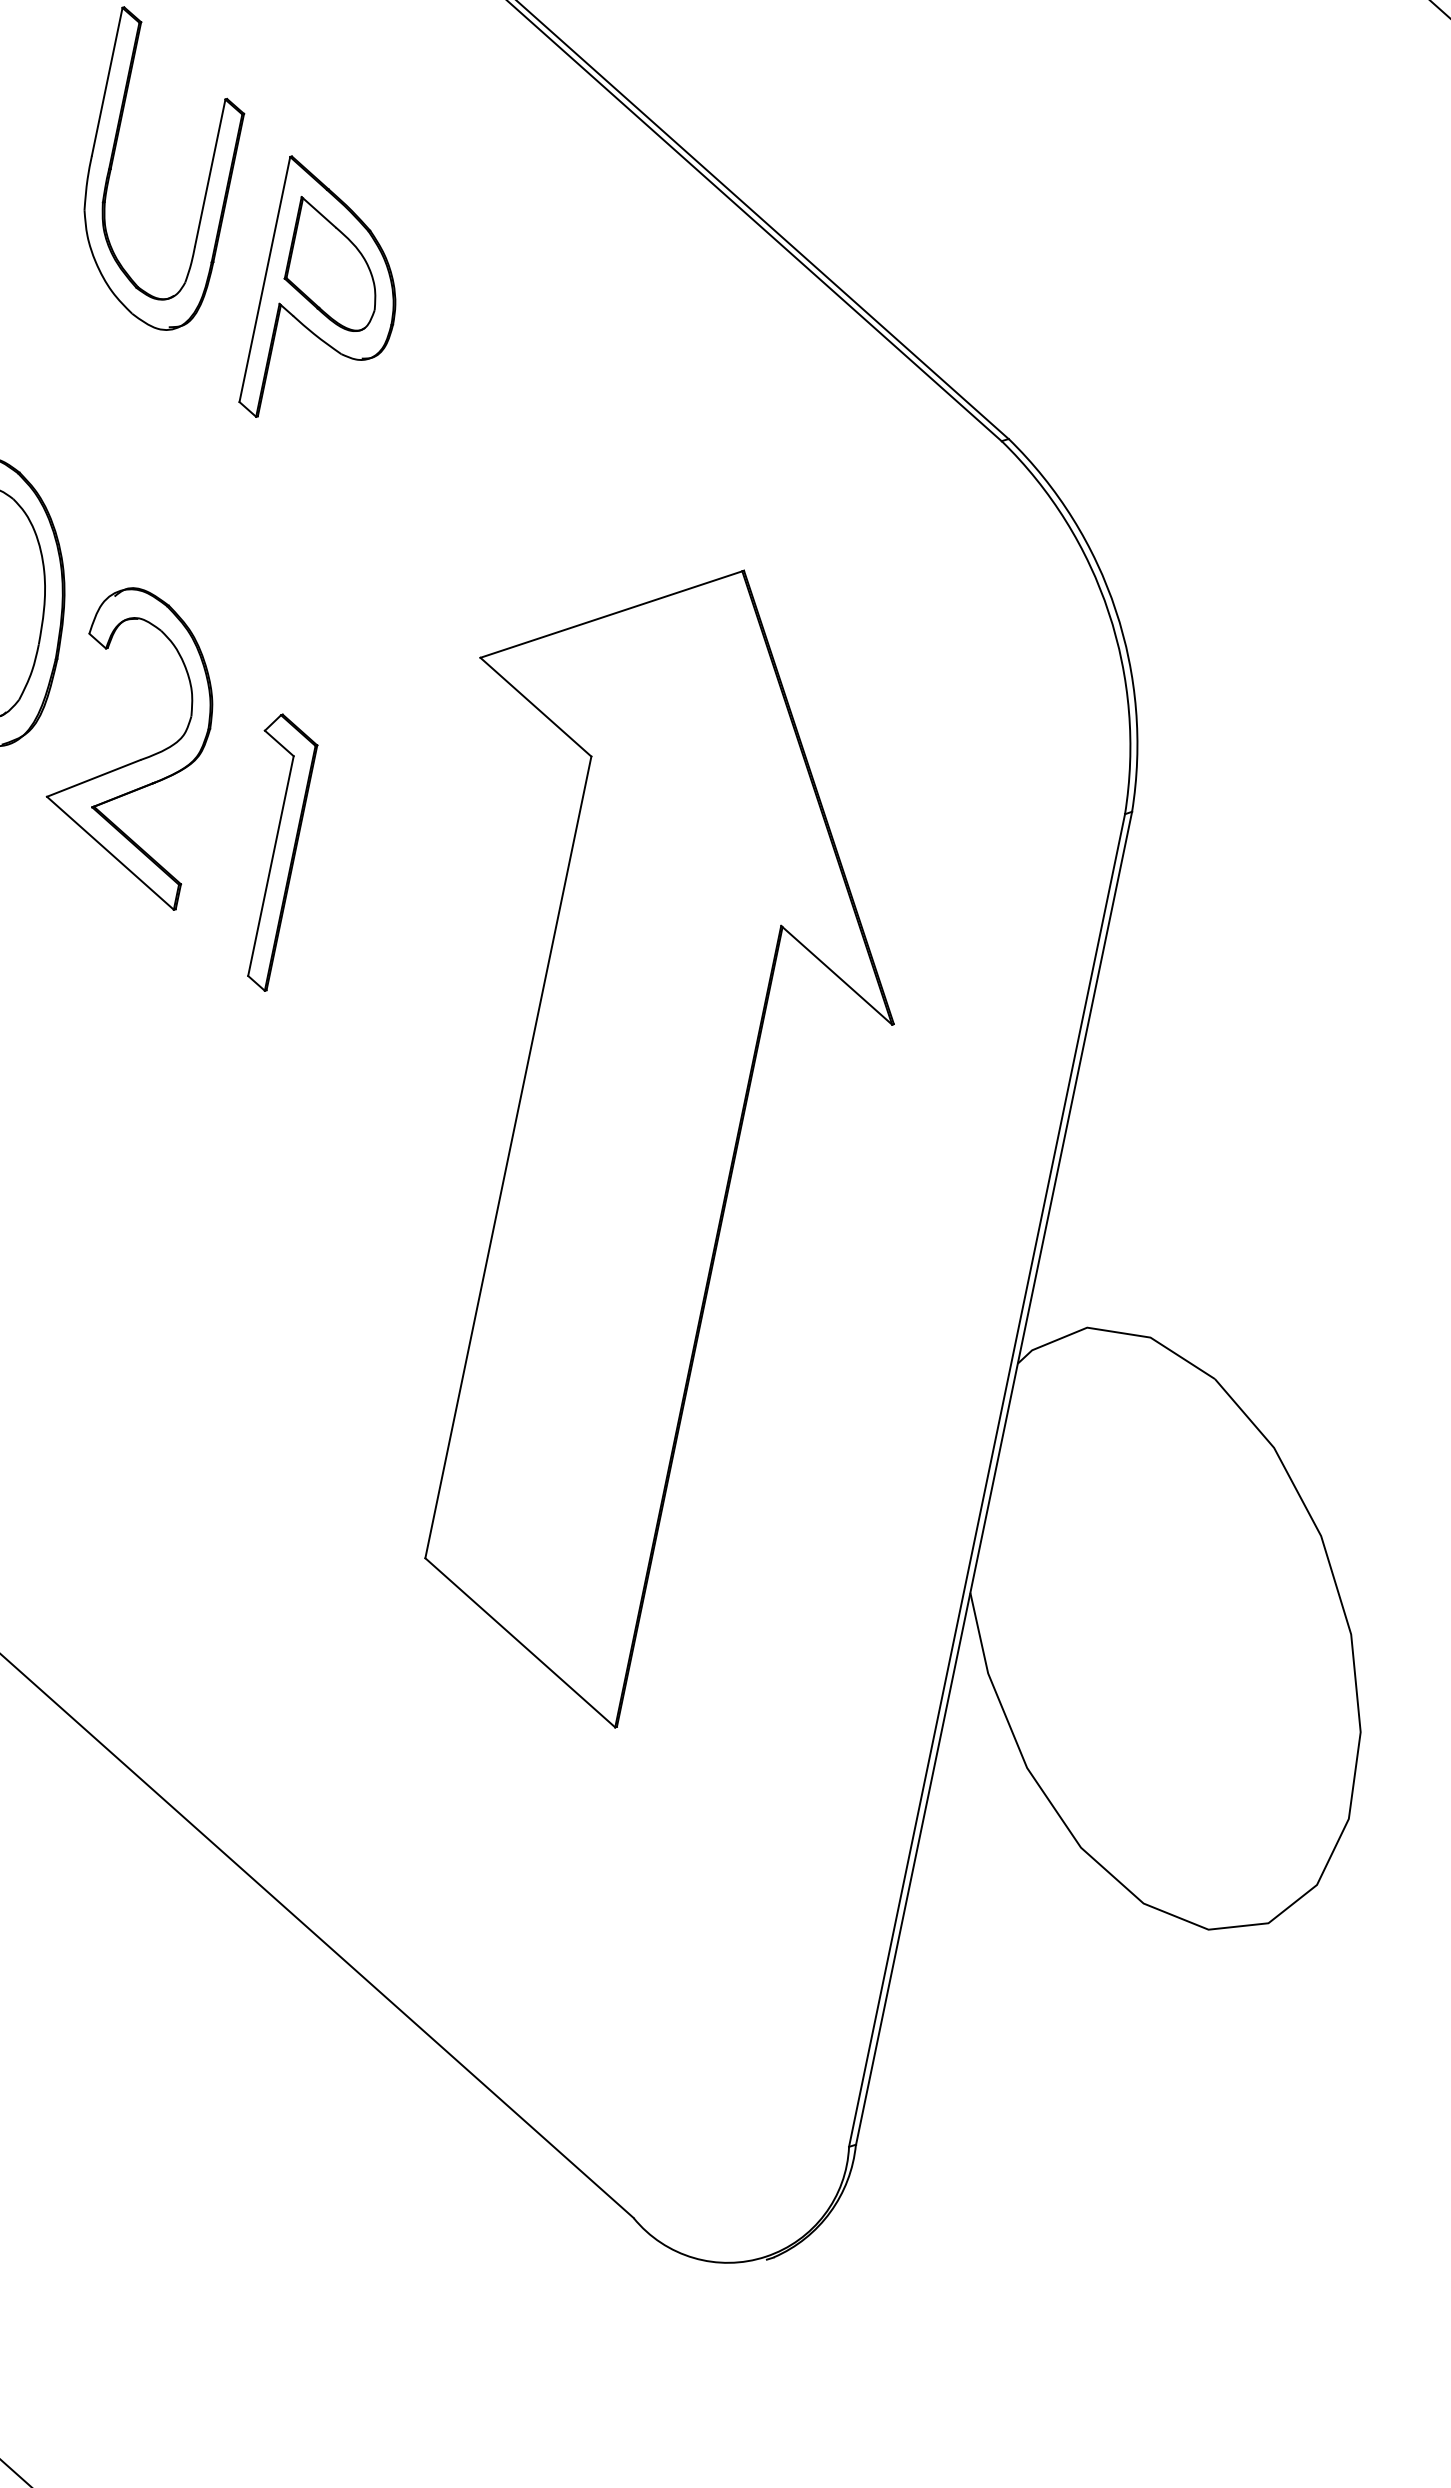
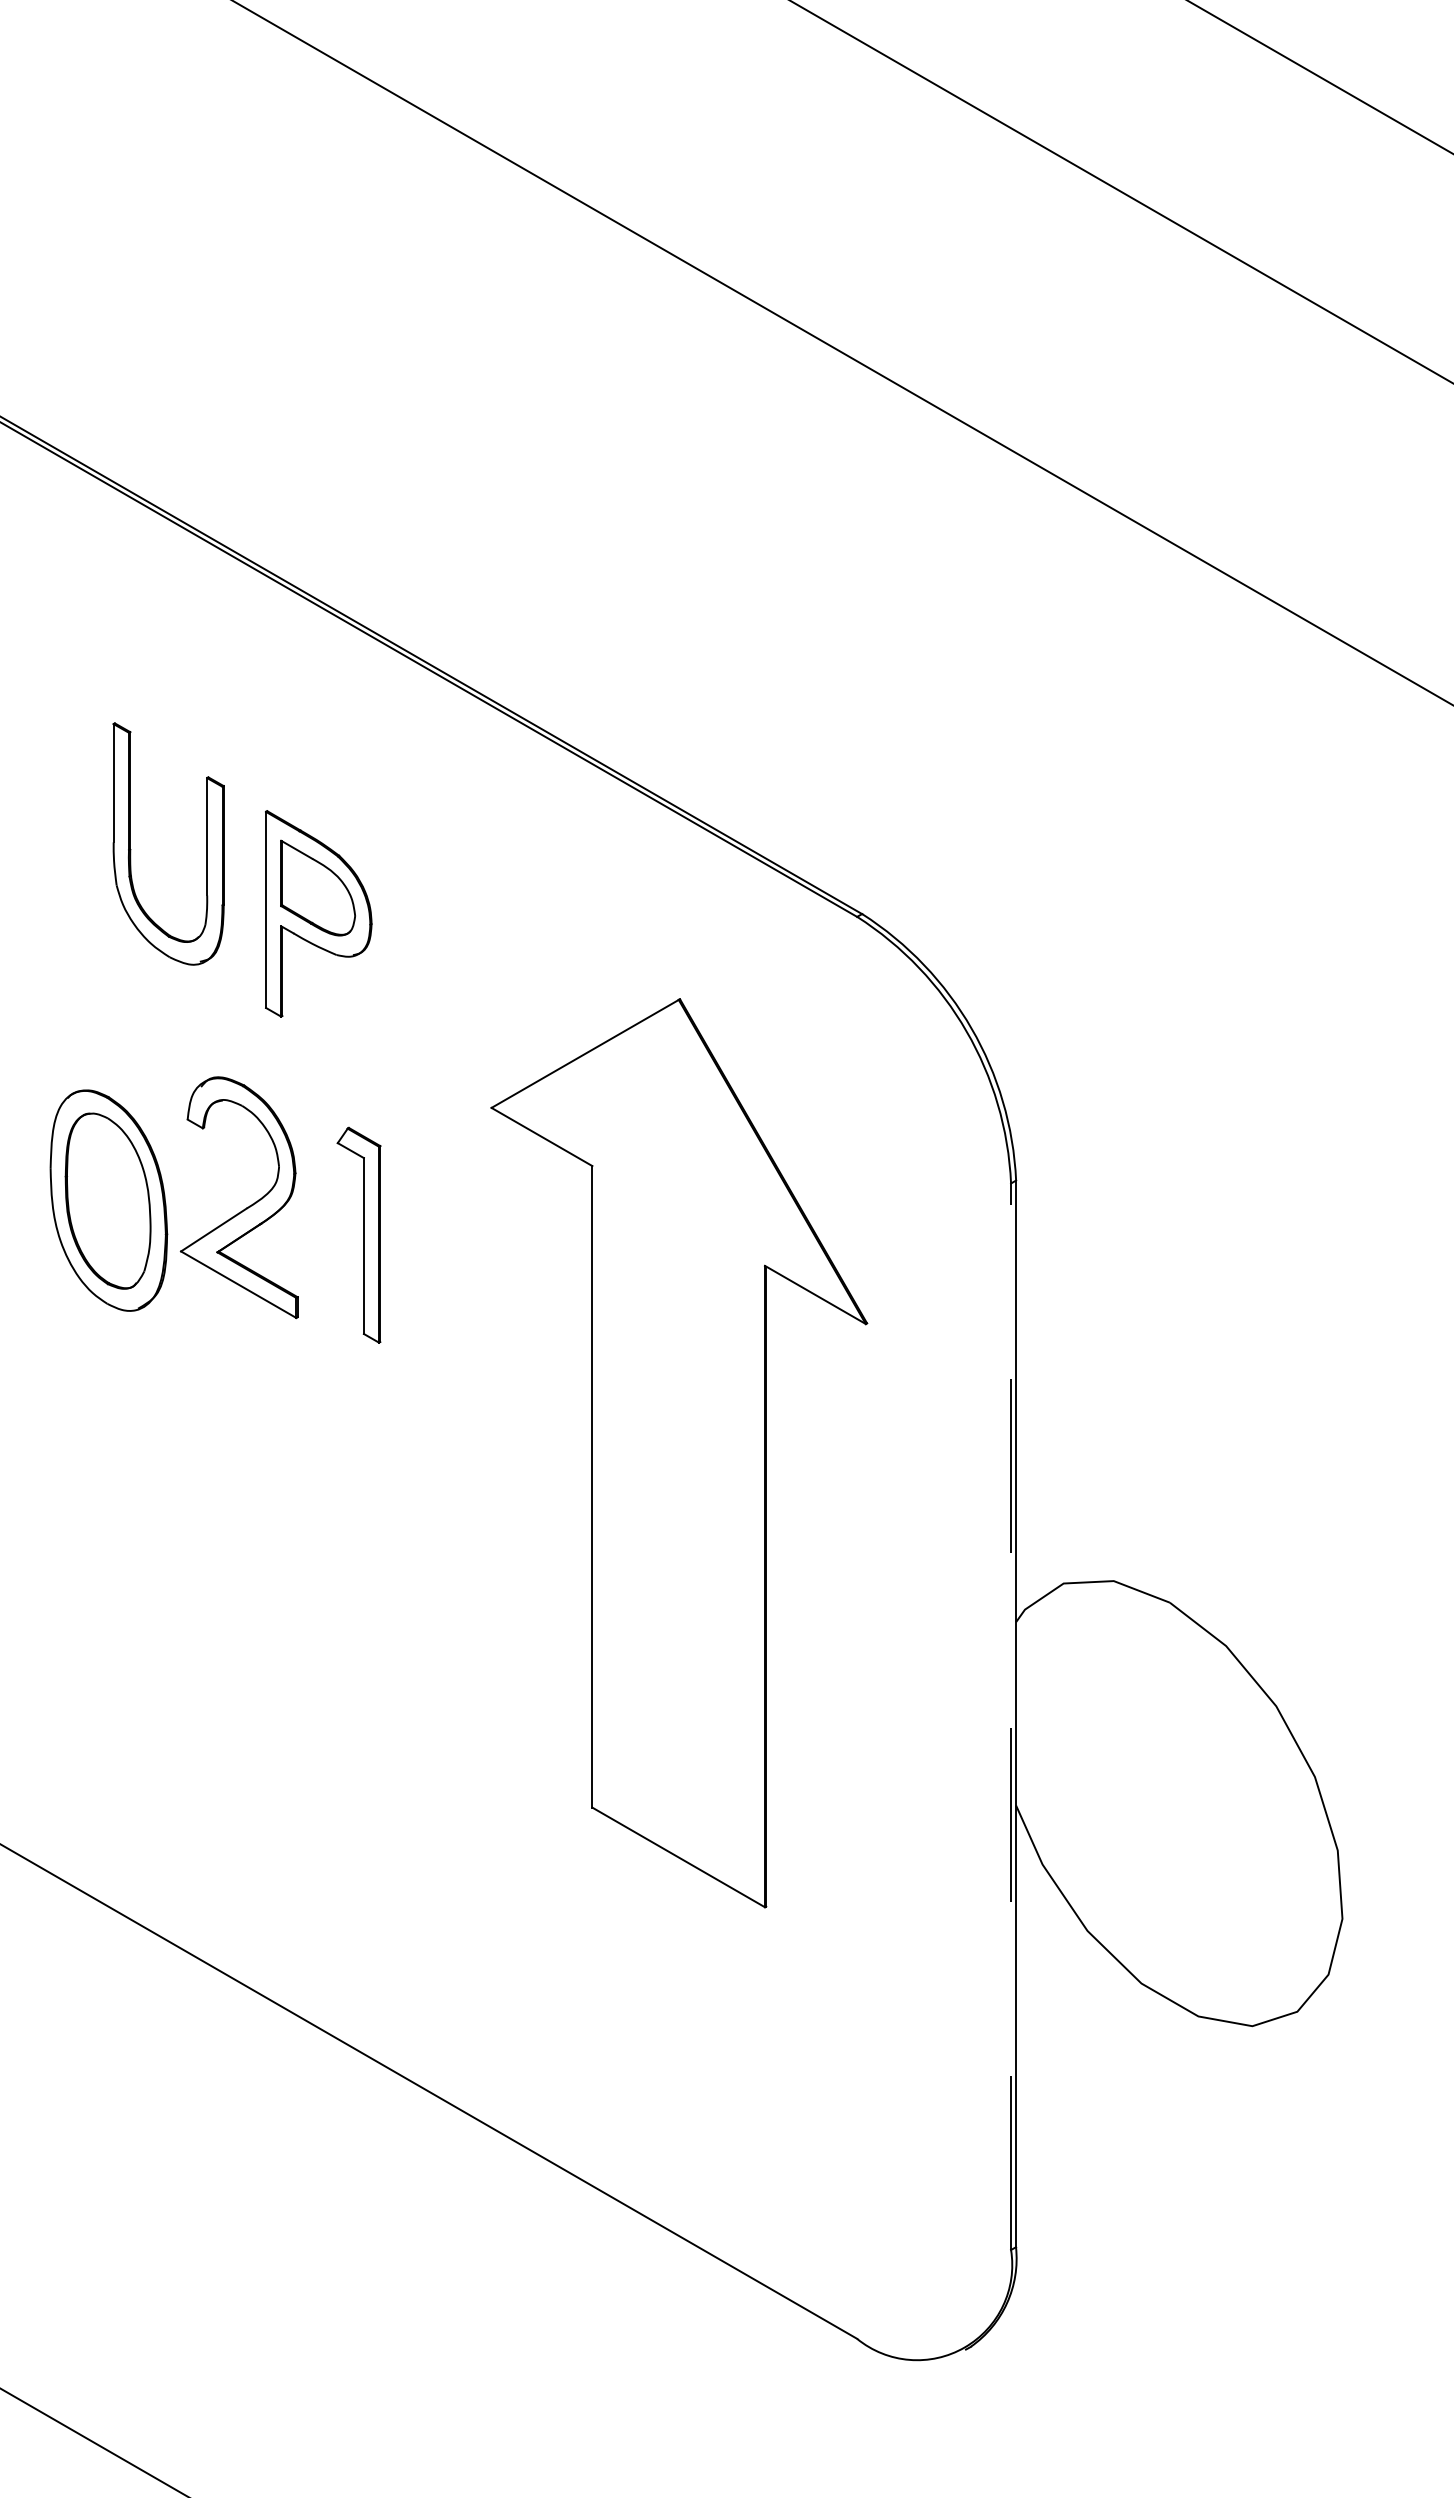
part: (137, 759) -> (244, 1208), moved
part: (267, 850) -> (358, 1234), moved
part: (625, 1138) -> (679, 1453), moved
line: (987, 1480) -> (1011, 1716), solid -> dashed

